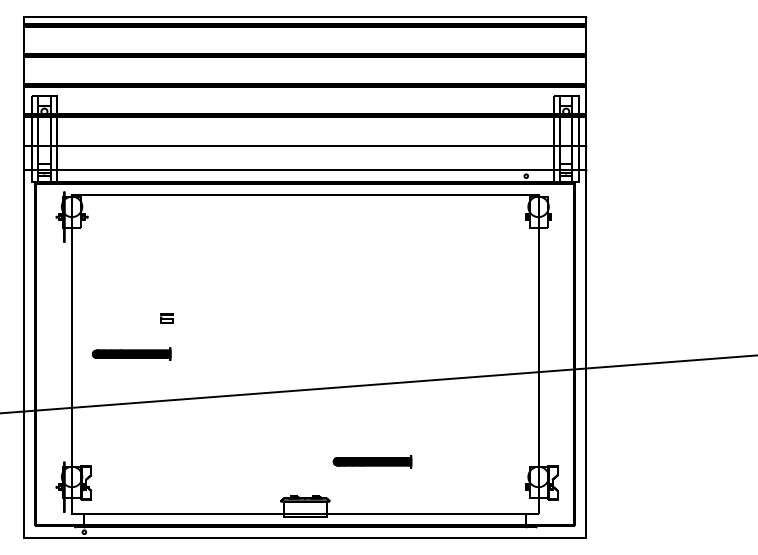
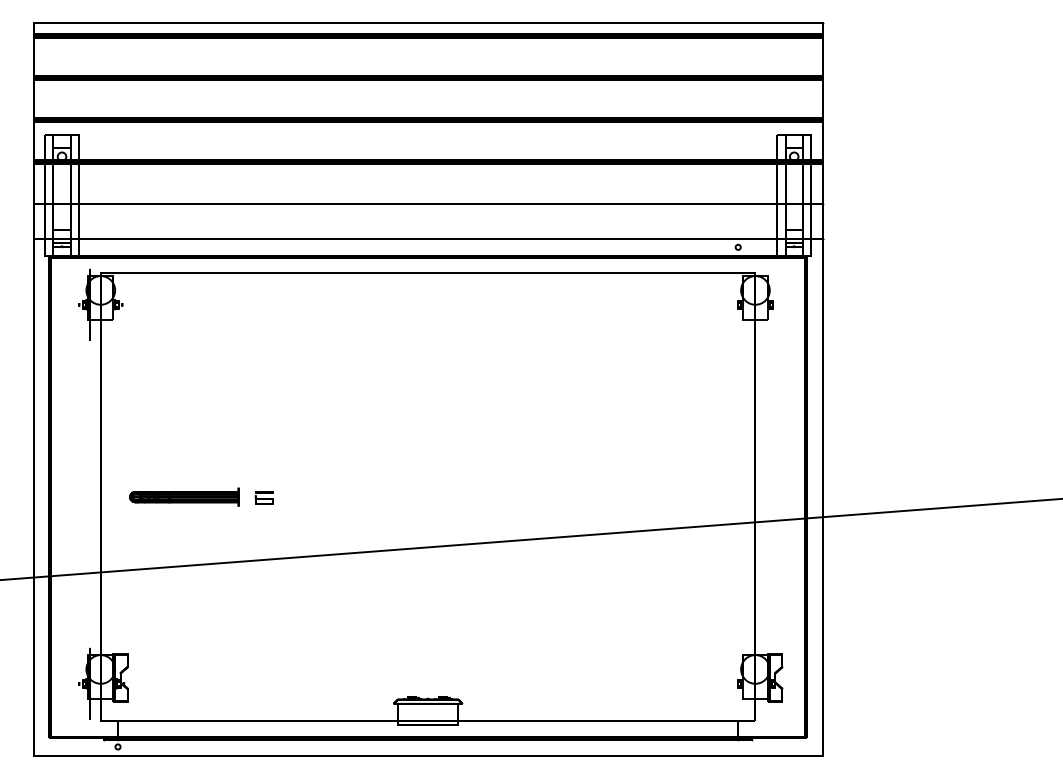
part: (166, 318) -> (263, 497), moved
part: (372, 461) -> (522, 647), removed

